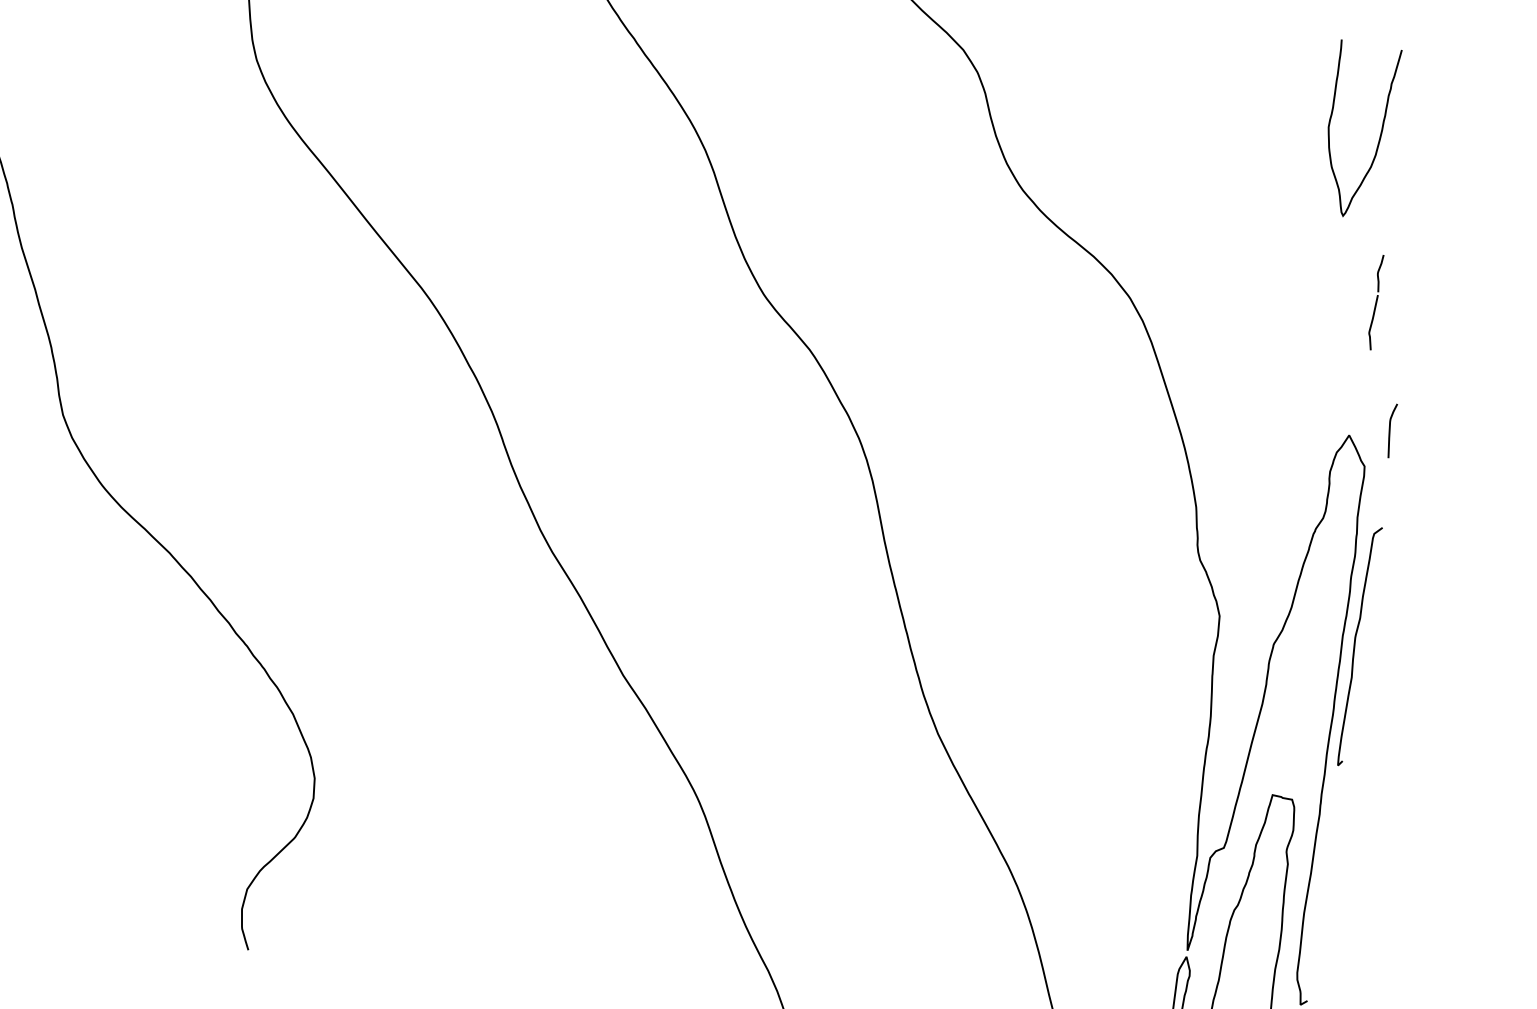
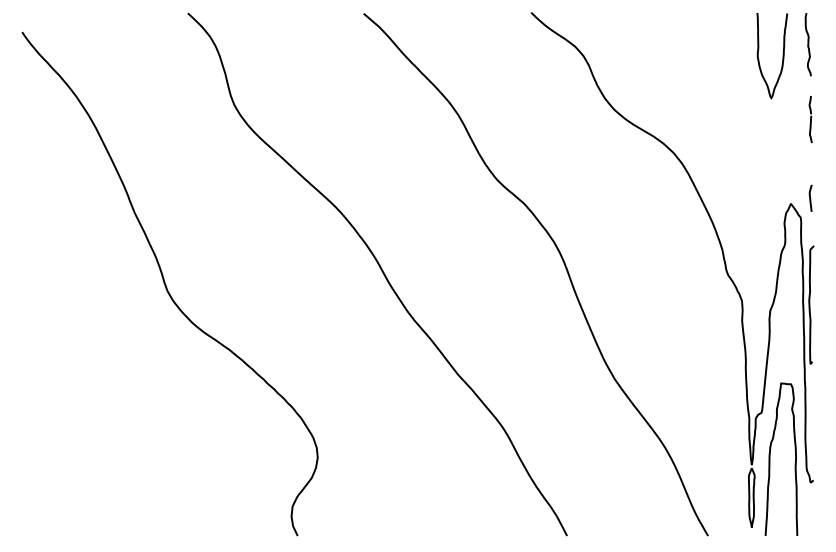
curve: (1432, 119) -> (807, 44), added
part: (1375, 302) -> (810, 119), moved

